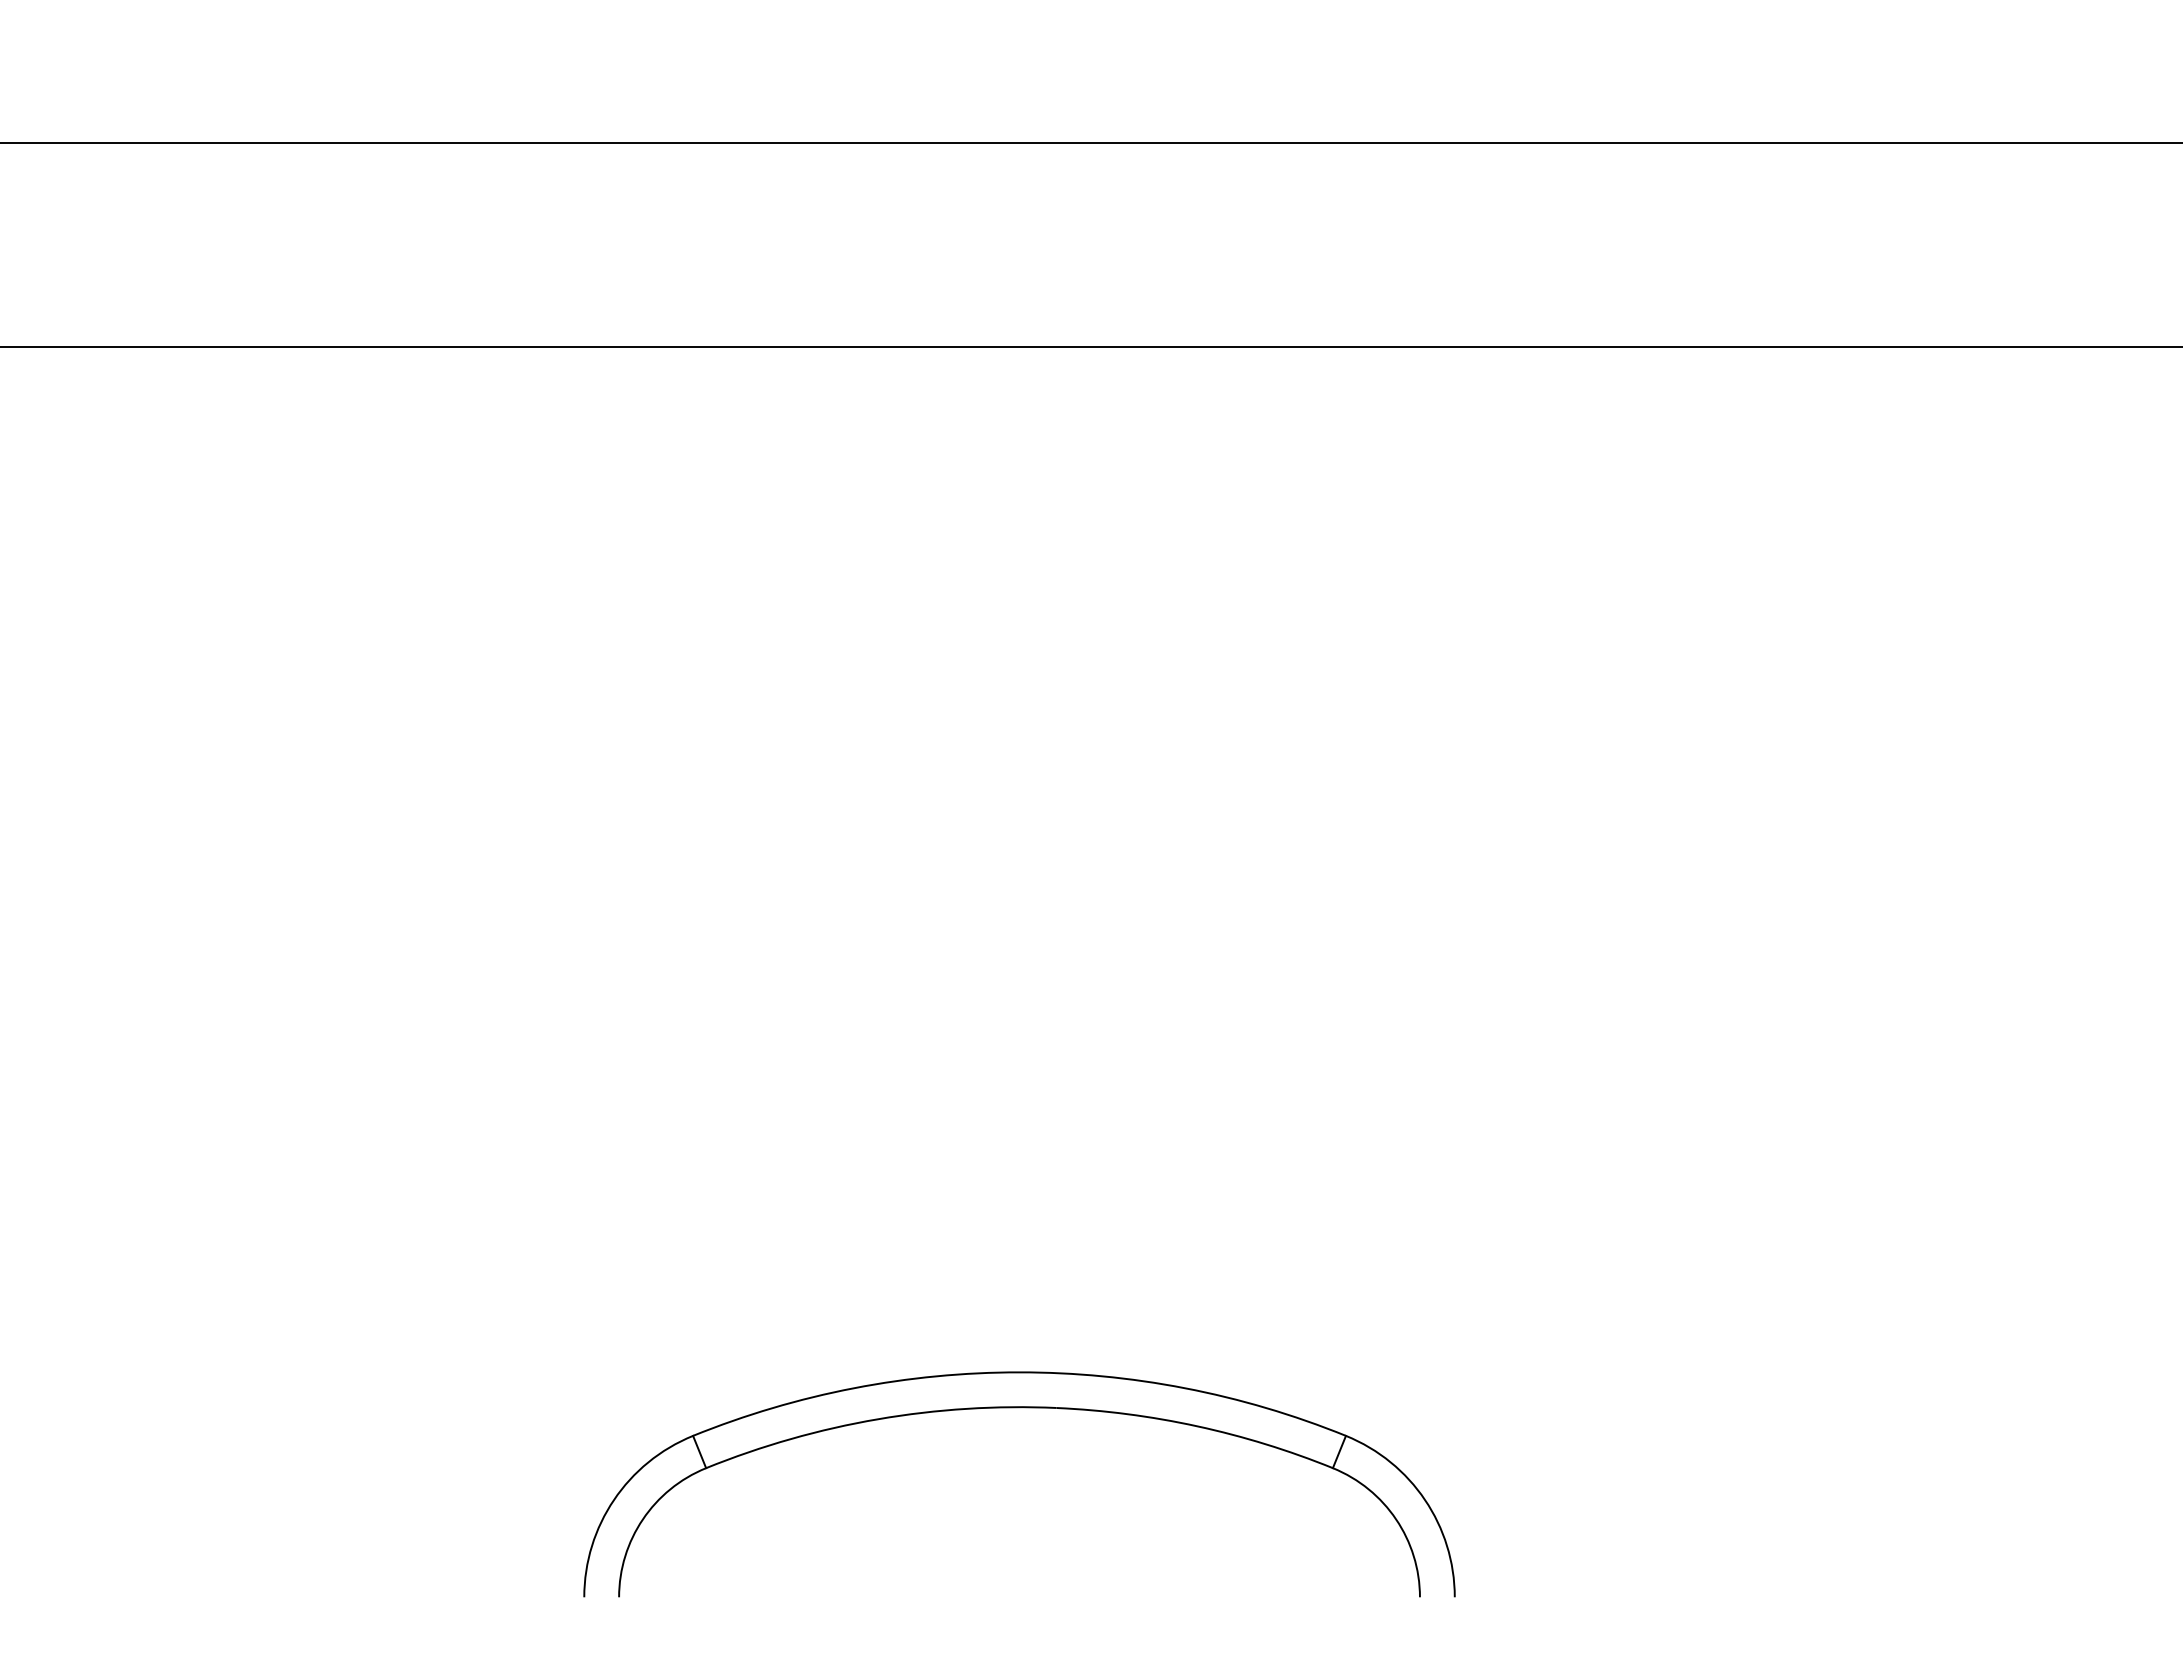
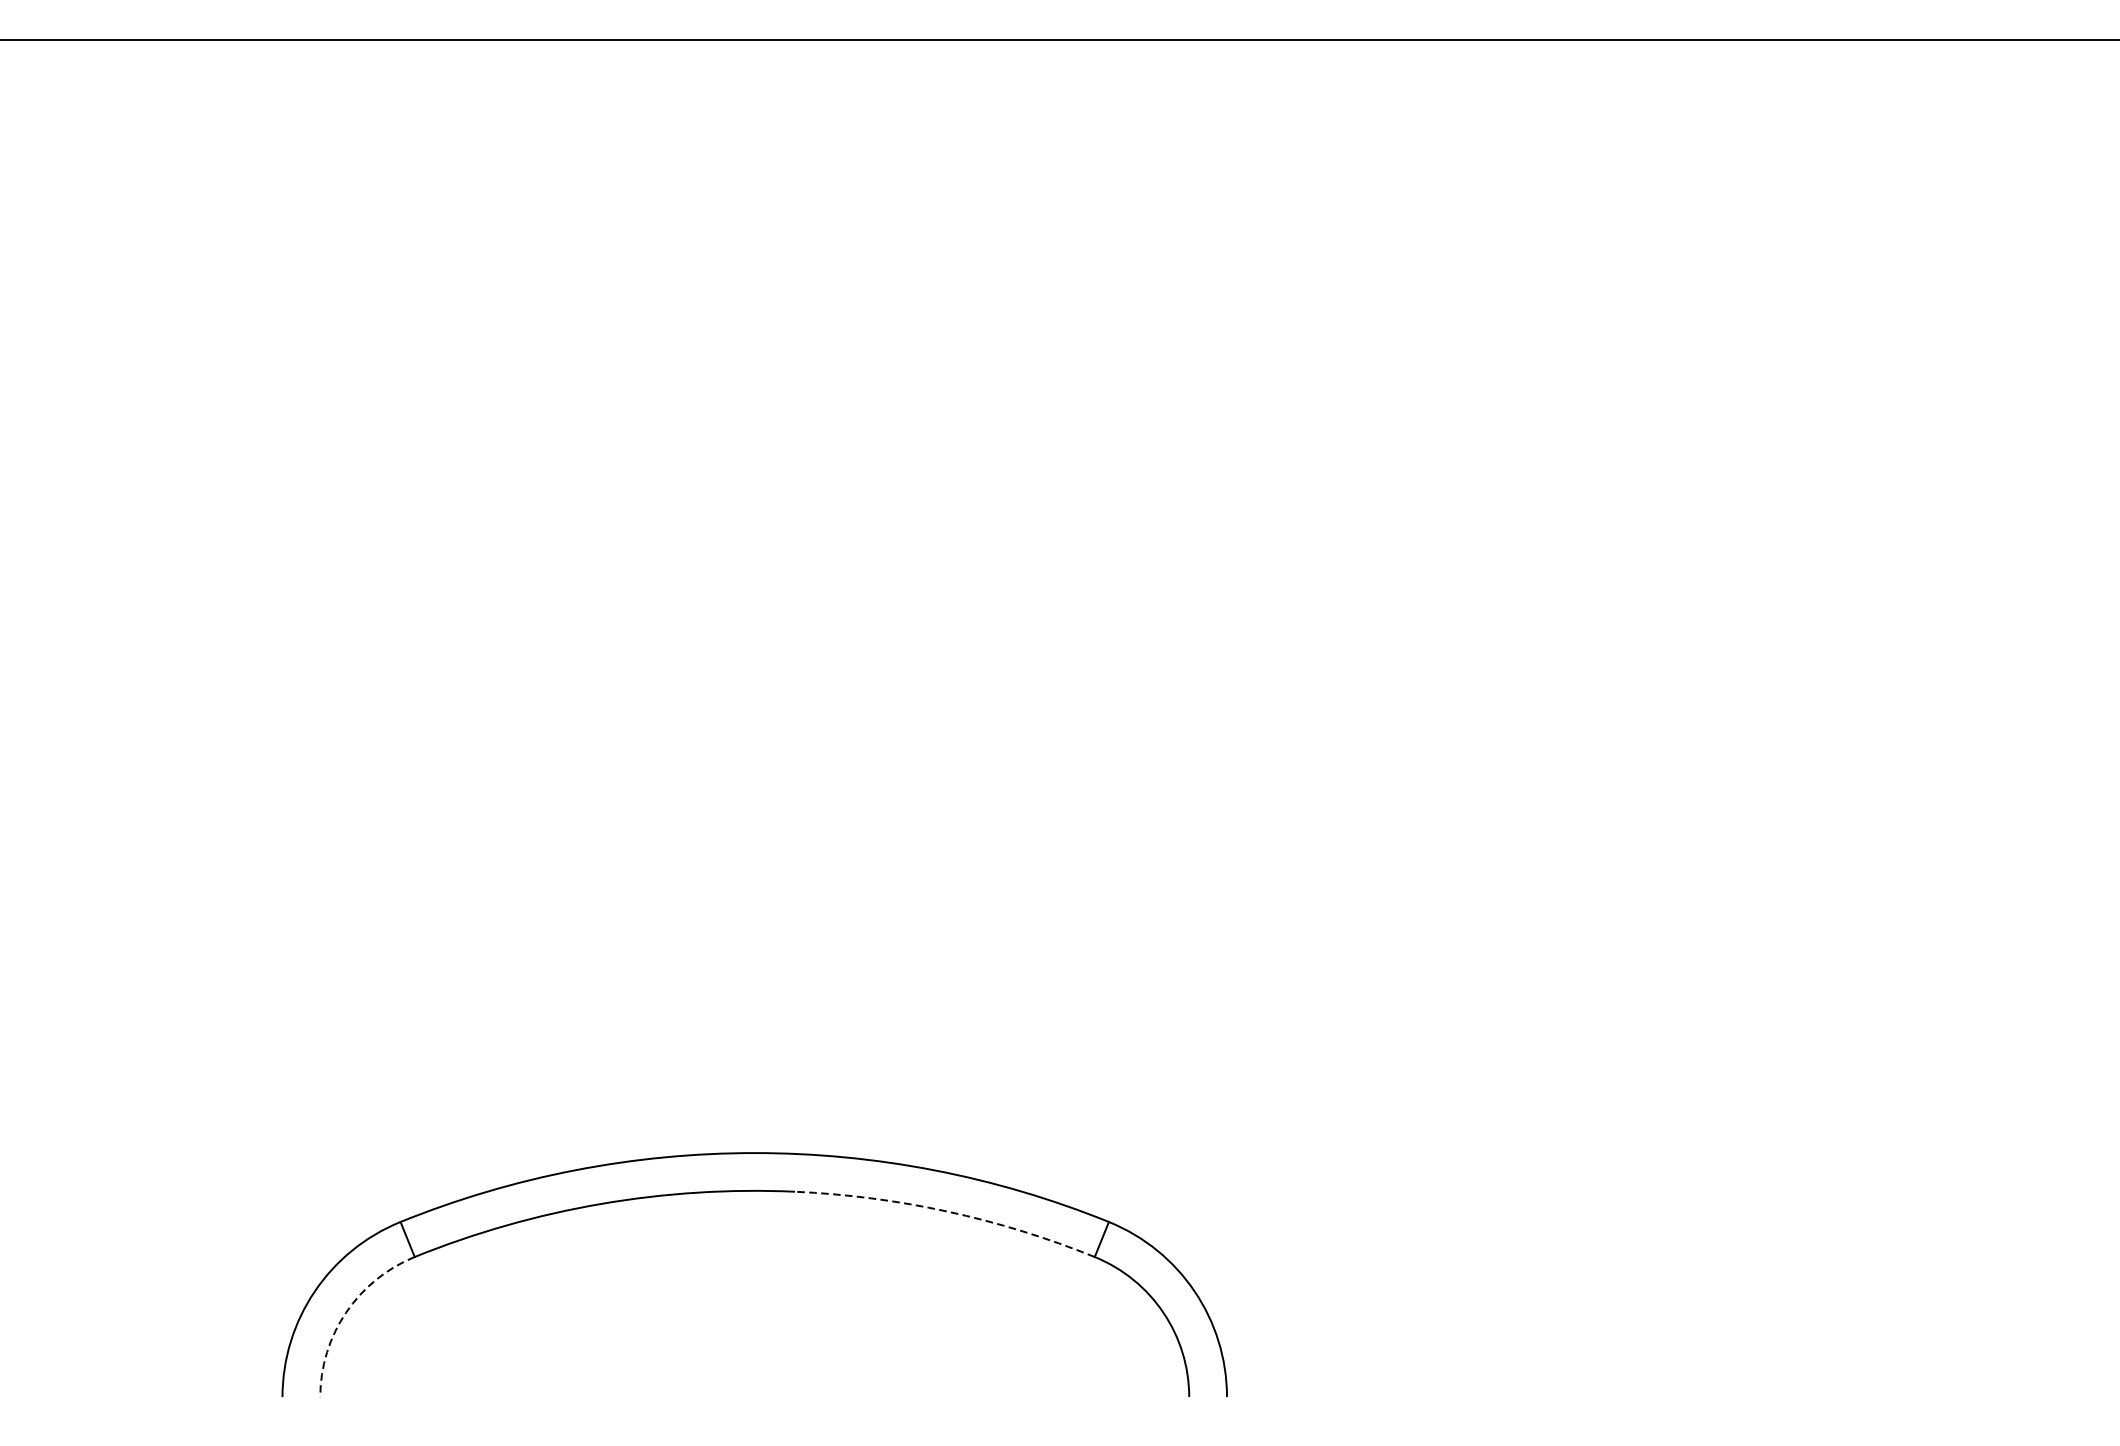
arc: (1197, 1426) -> (947, 1211), solid -> dashed
arc: (642, 1519) -> (345, 1312), solid -> dashed

